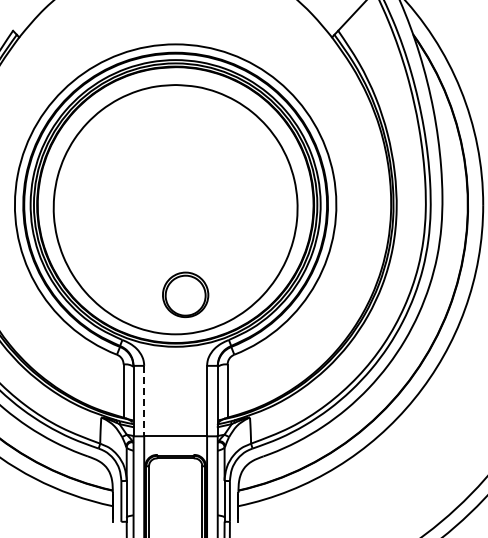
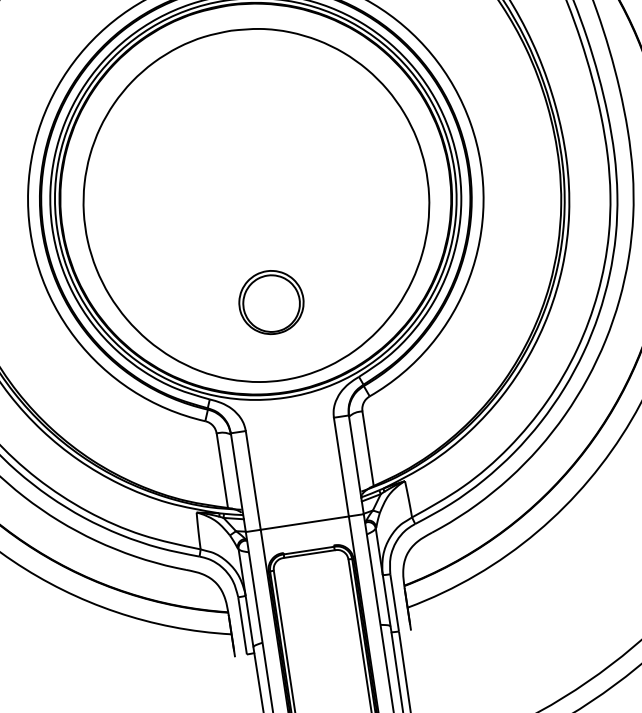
part: (185, 294) -> (271, 302), moved
line: (144, 401) -> (253, 480), dashed -> solid

